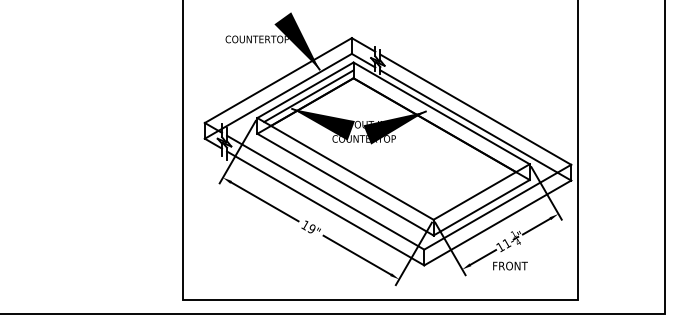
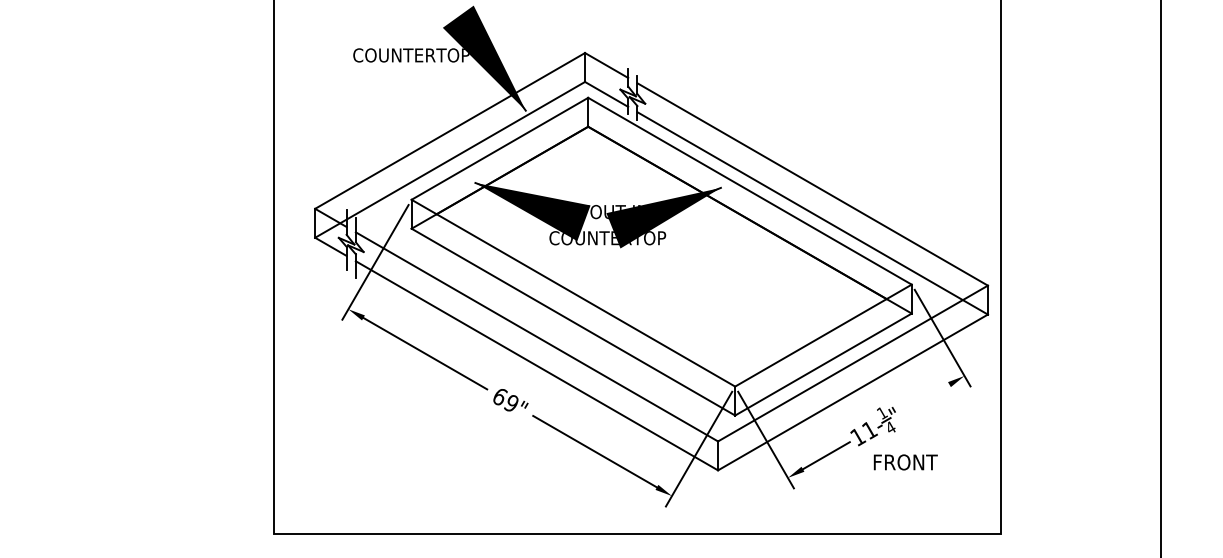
line: (308, 95) -> (505, 158), removed
text: (305, 225) -> (499, 397), 19" -> 69"
line: (536, 226) -> (924, 398), removed
text: (510, 265) -> (905, 461), moved

